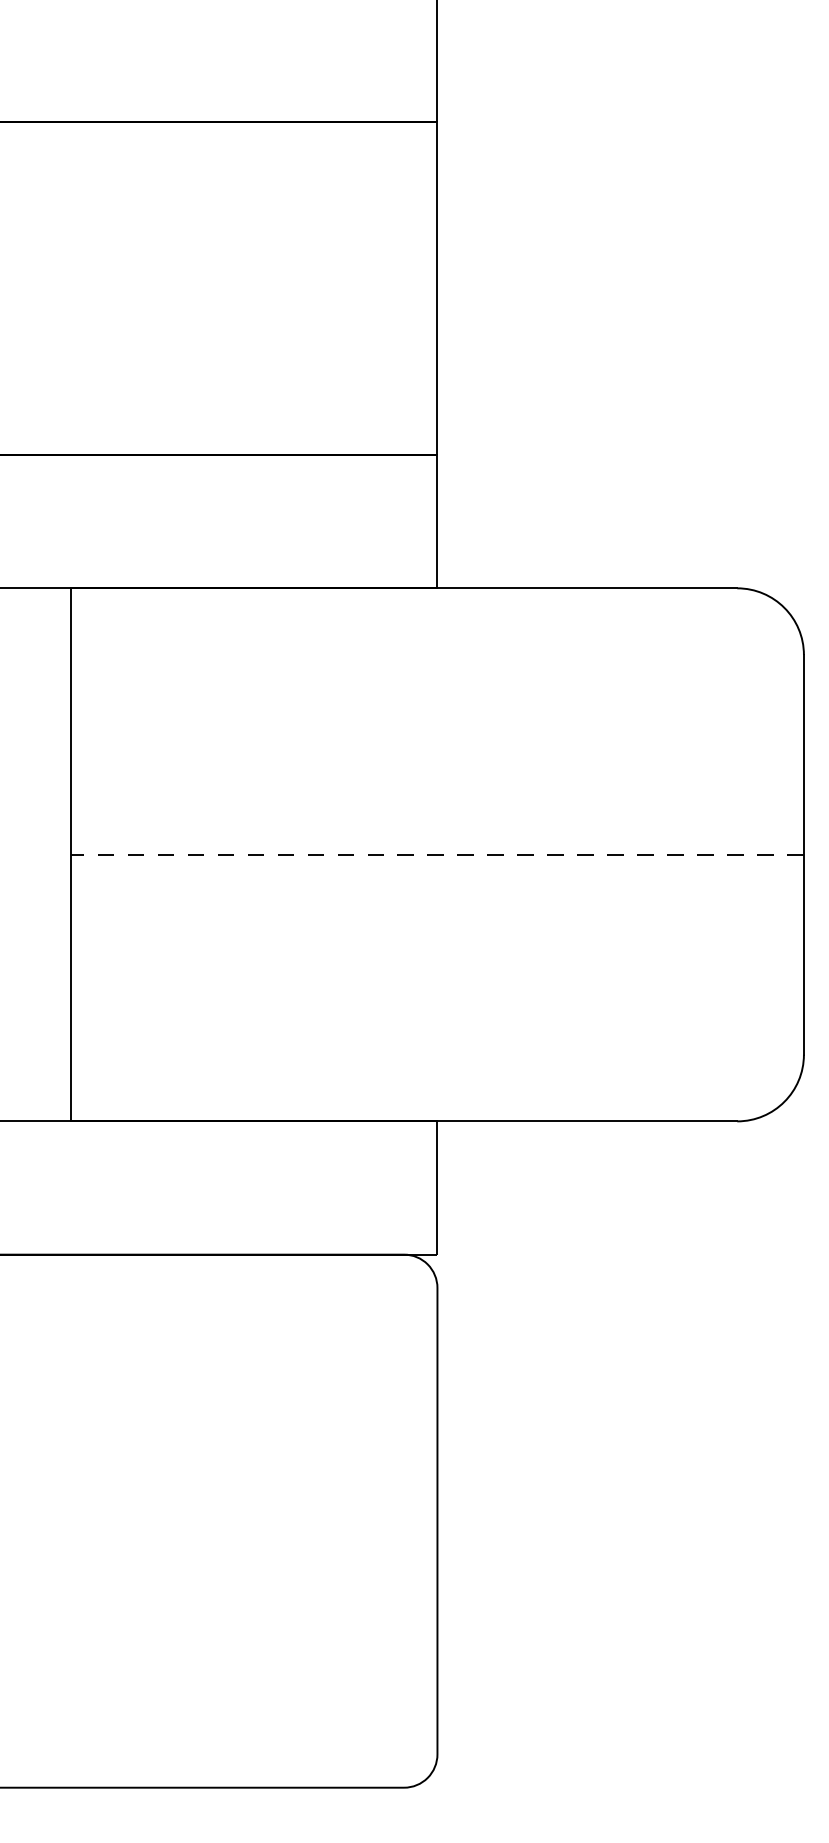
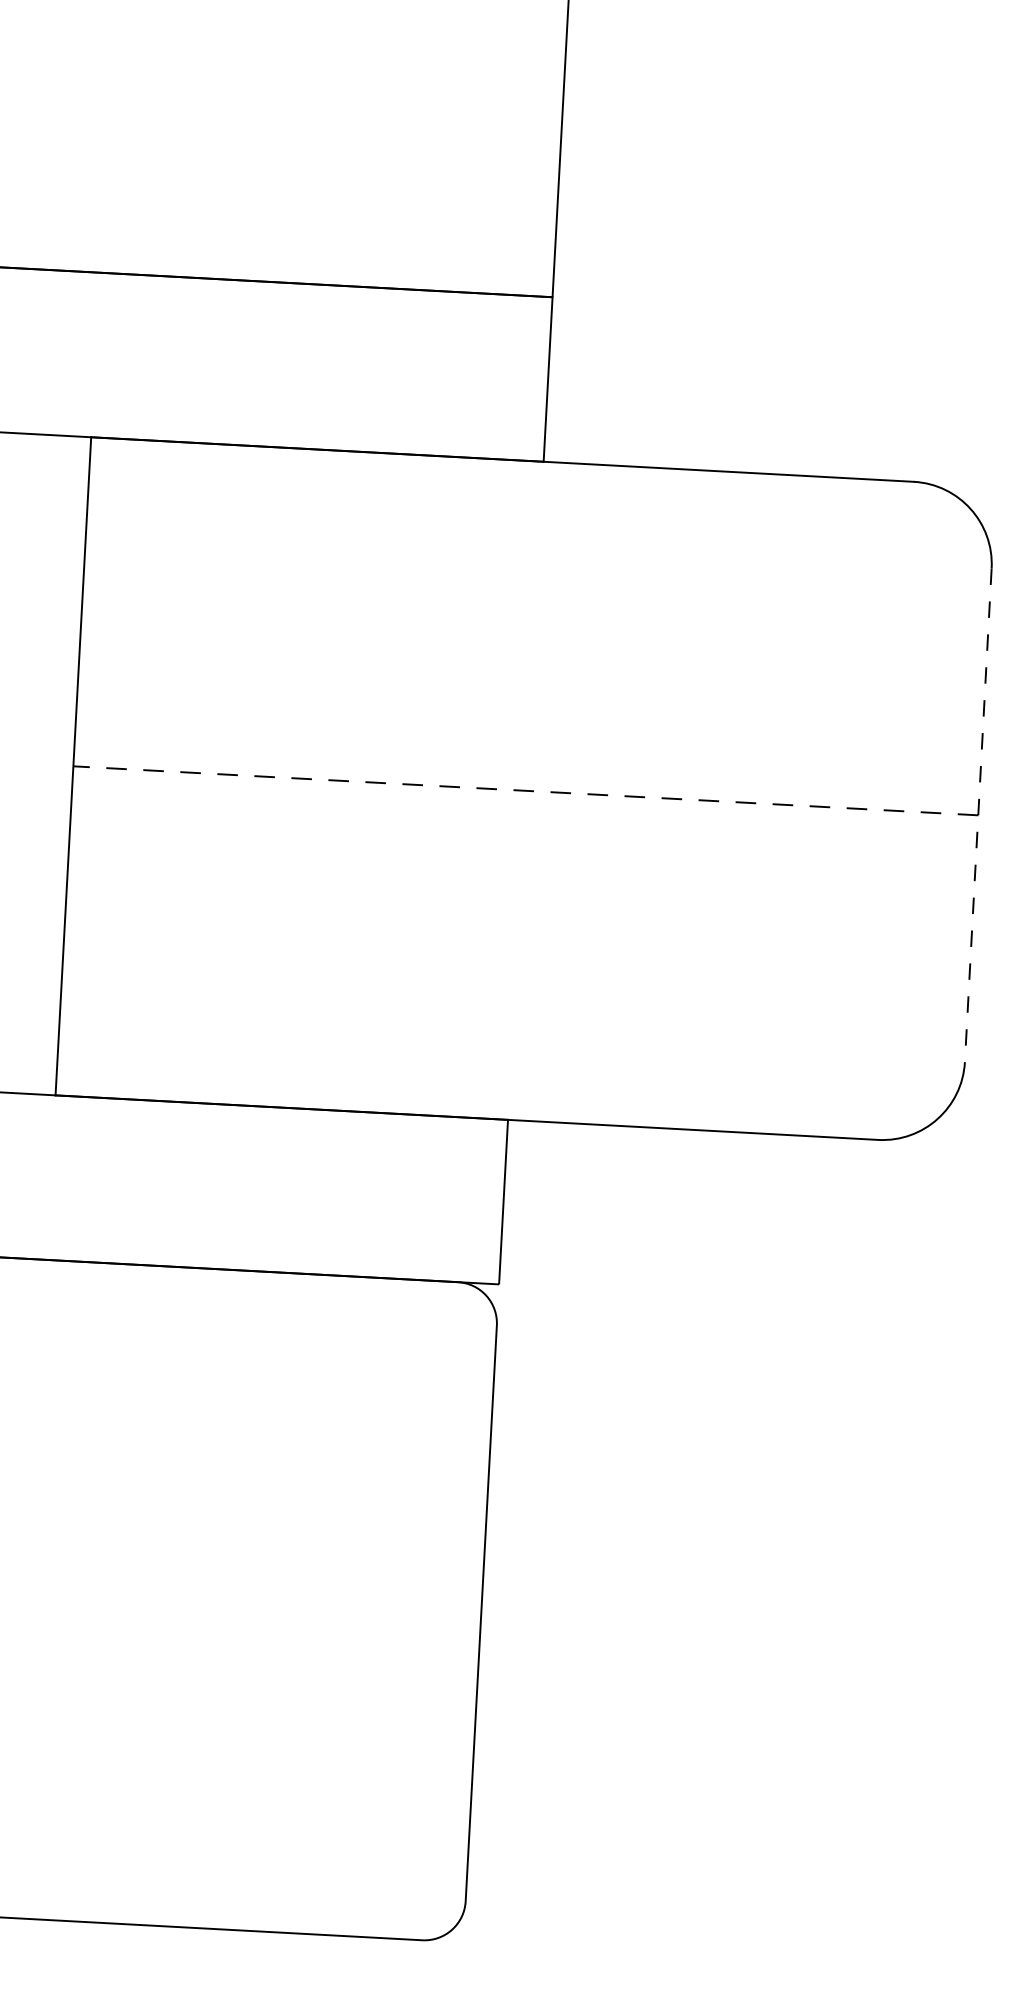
line: (803, 854) -> (977, 814), solid -> dashed

